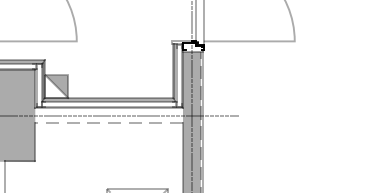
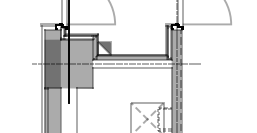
fill: (56, 86) -> (104, 48), added
line: (107, 124) -> (131, 68), dashed -> solid

